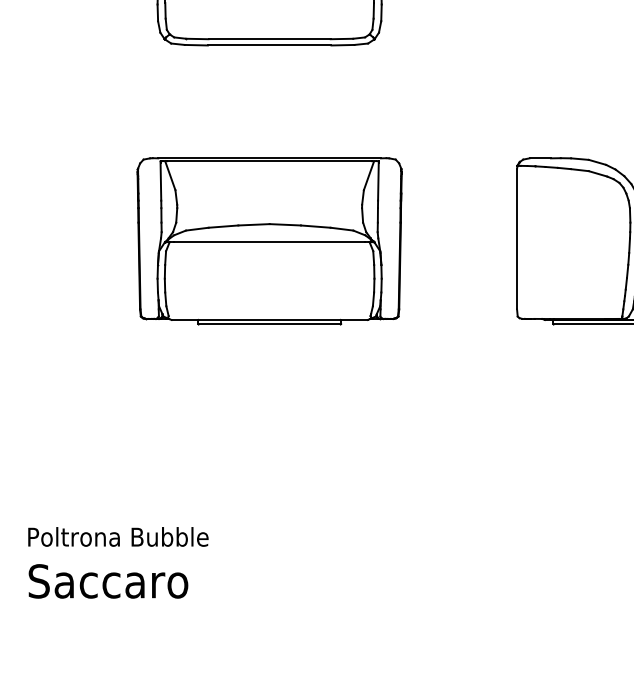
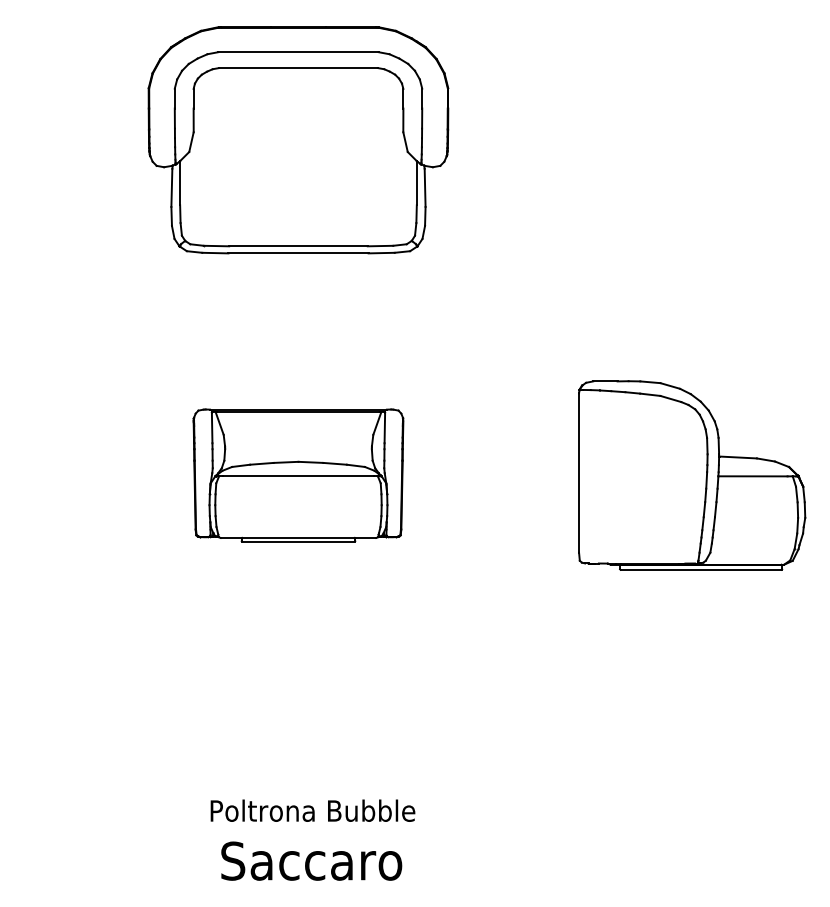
part: (269, 241) -> (298, 475), size x0.7
text: (117, 536) -> (312, 810), moved
text: (108, 580) -> (311, 860), moved

